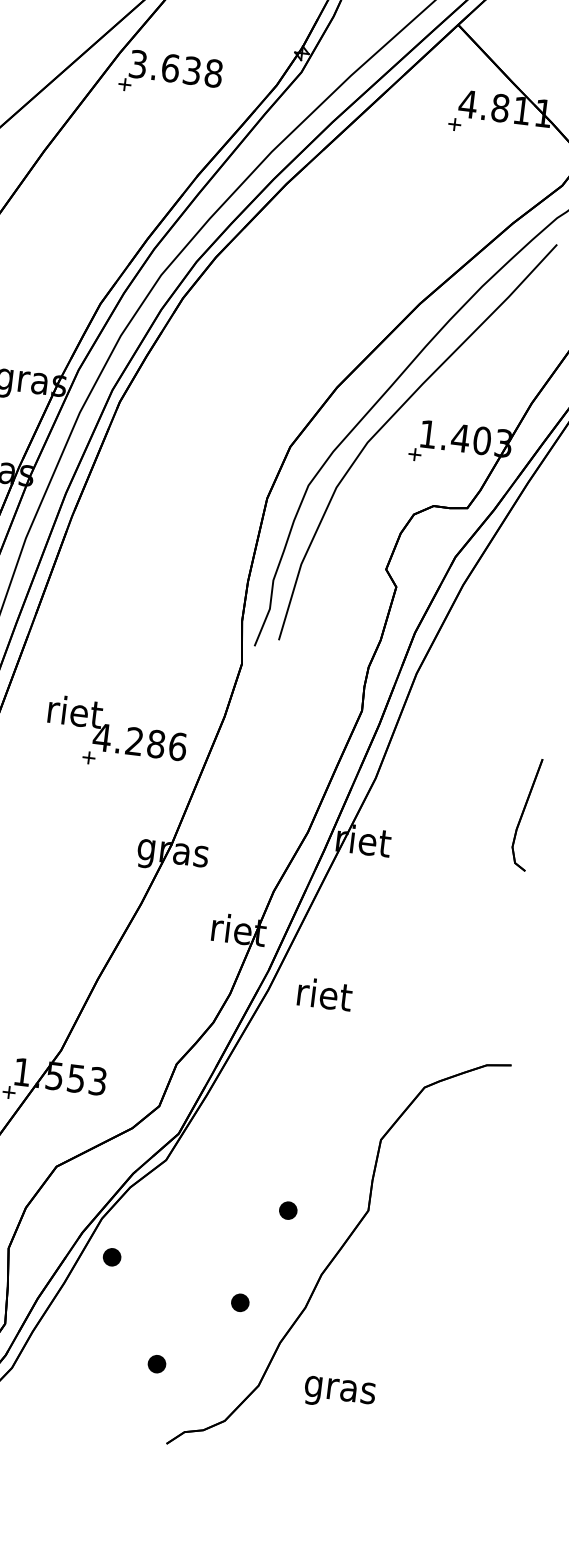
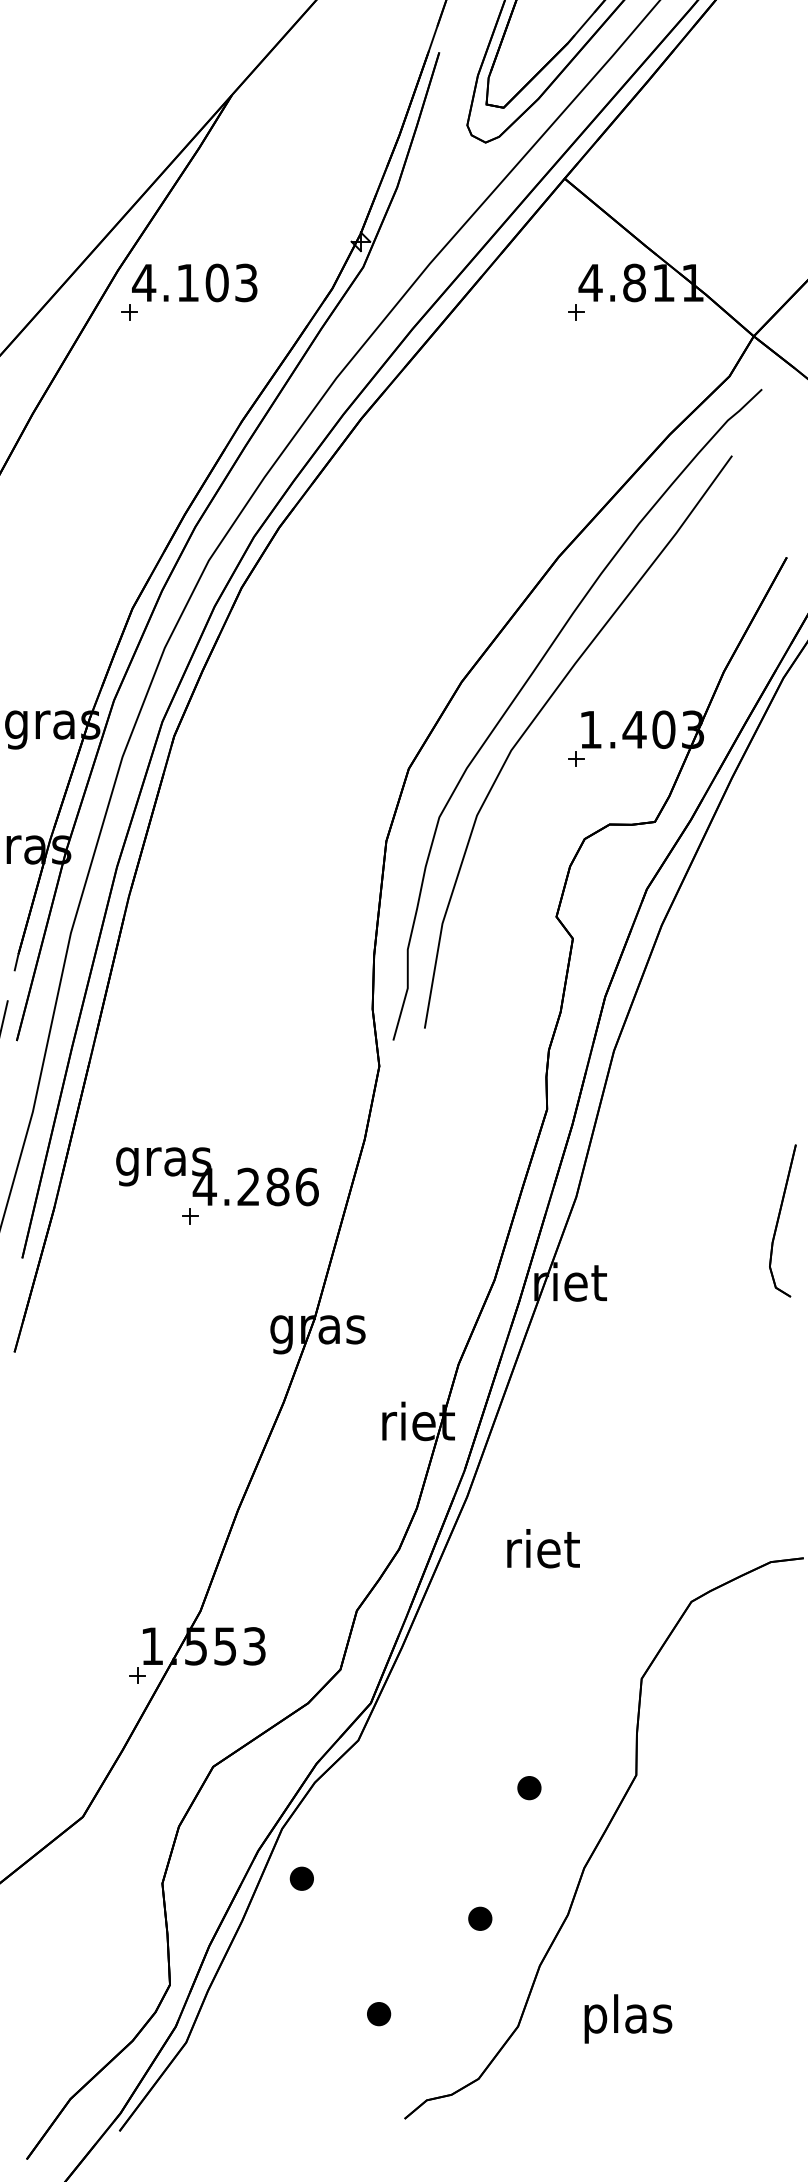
text: (175, 68) -> (194, 282), 3.638 -> 4.103
text: (73, 715) -> (163, 1161), riet -> gras
text: (325, 994) -> (543, 1548), moved
text: (340, 1389) -> (627, 2018), gras -> plas

